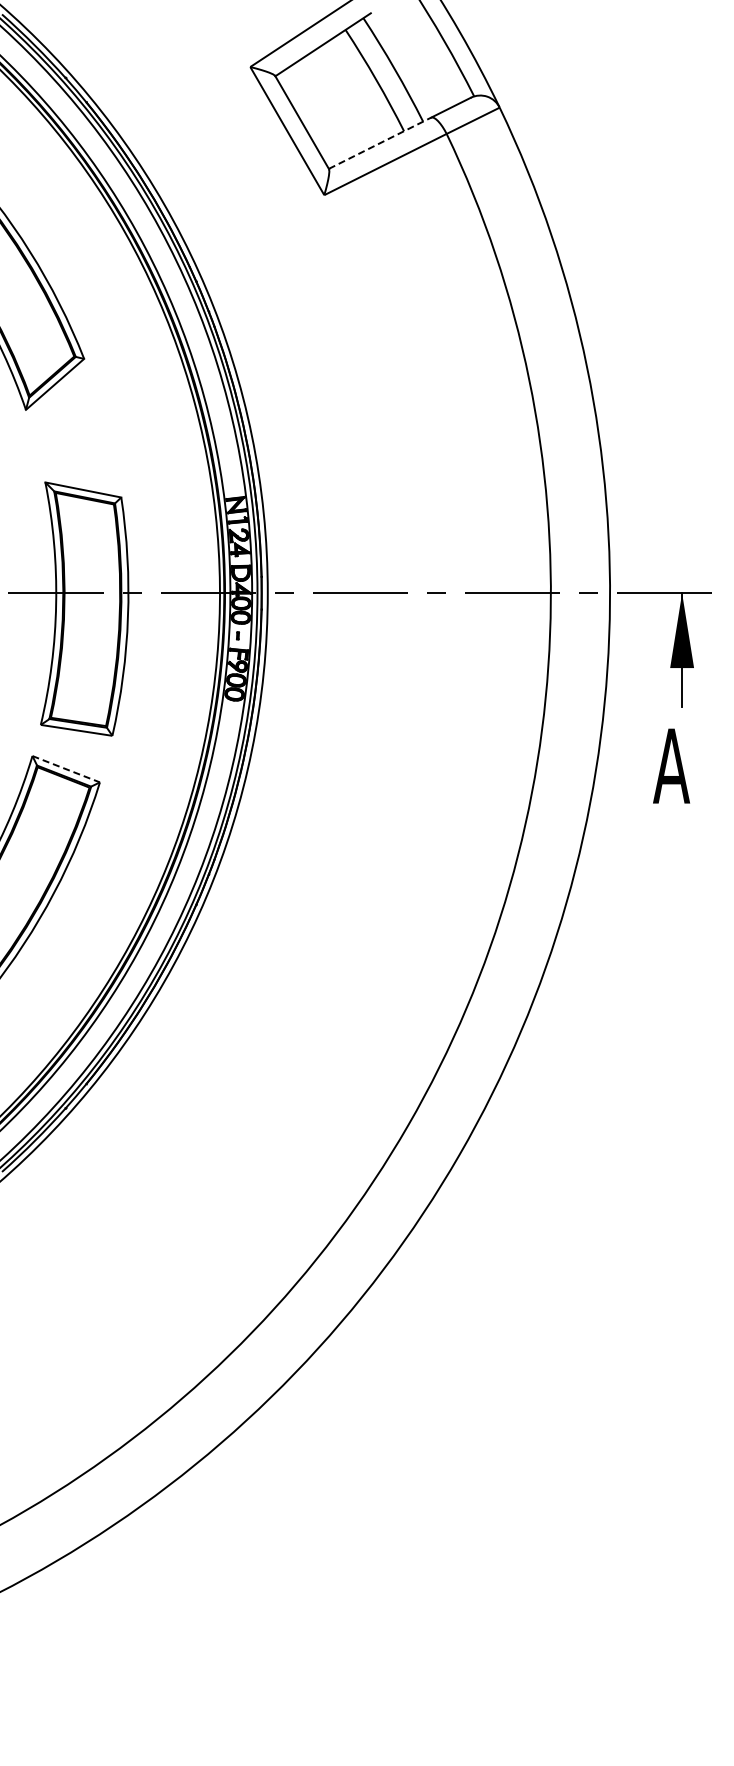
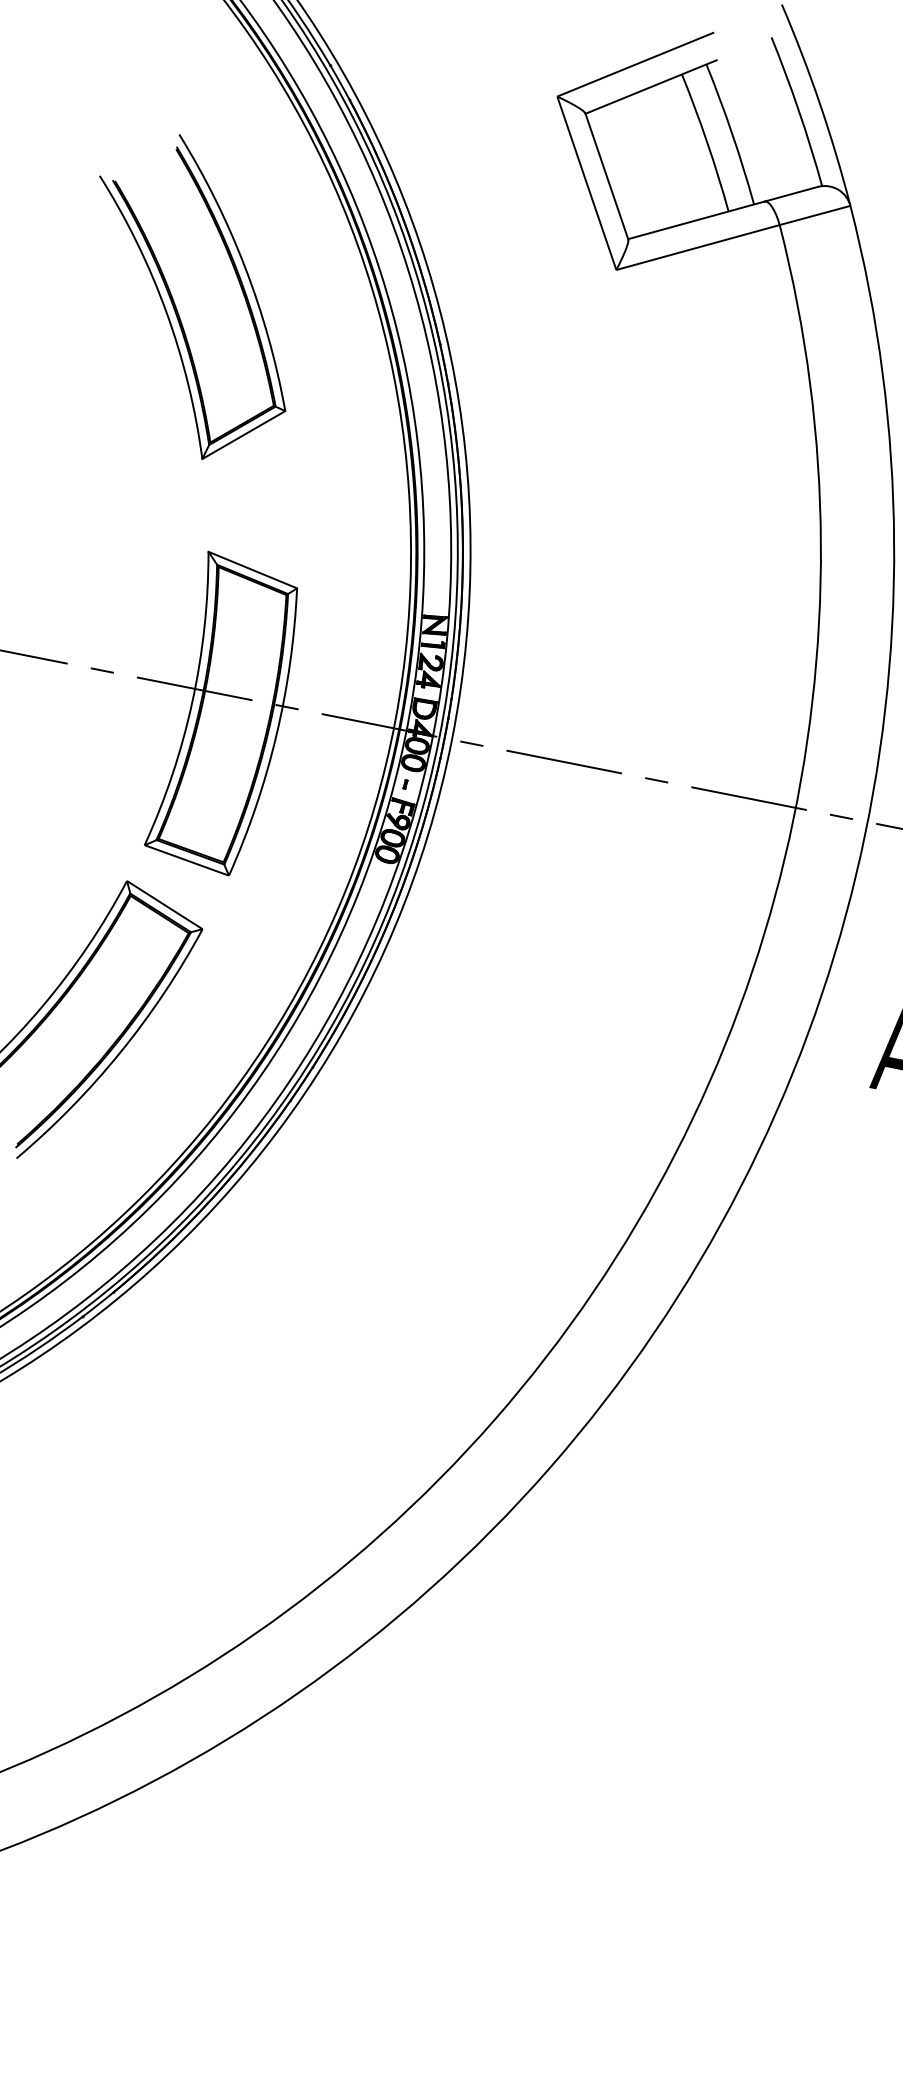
line: (380, 143) -> (697, 220), dashed -> solid
line: (66, 769) -> (165, 905), dashed -> solid

